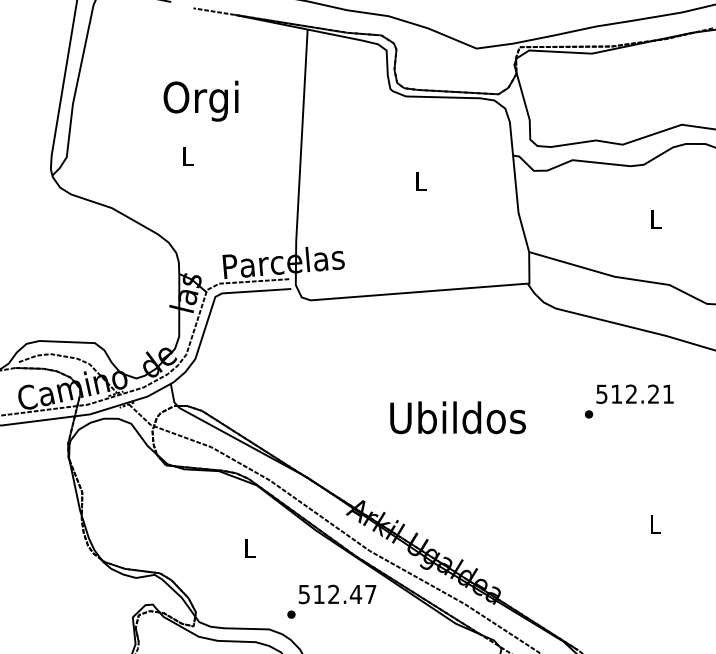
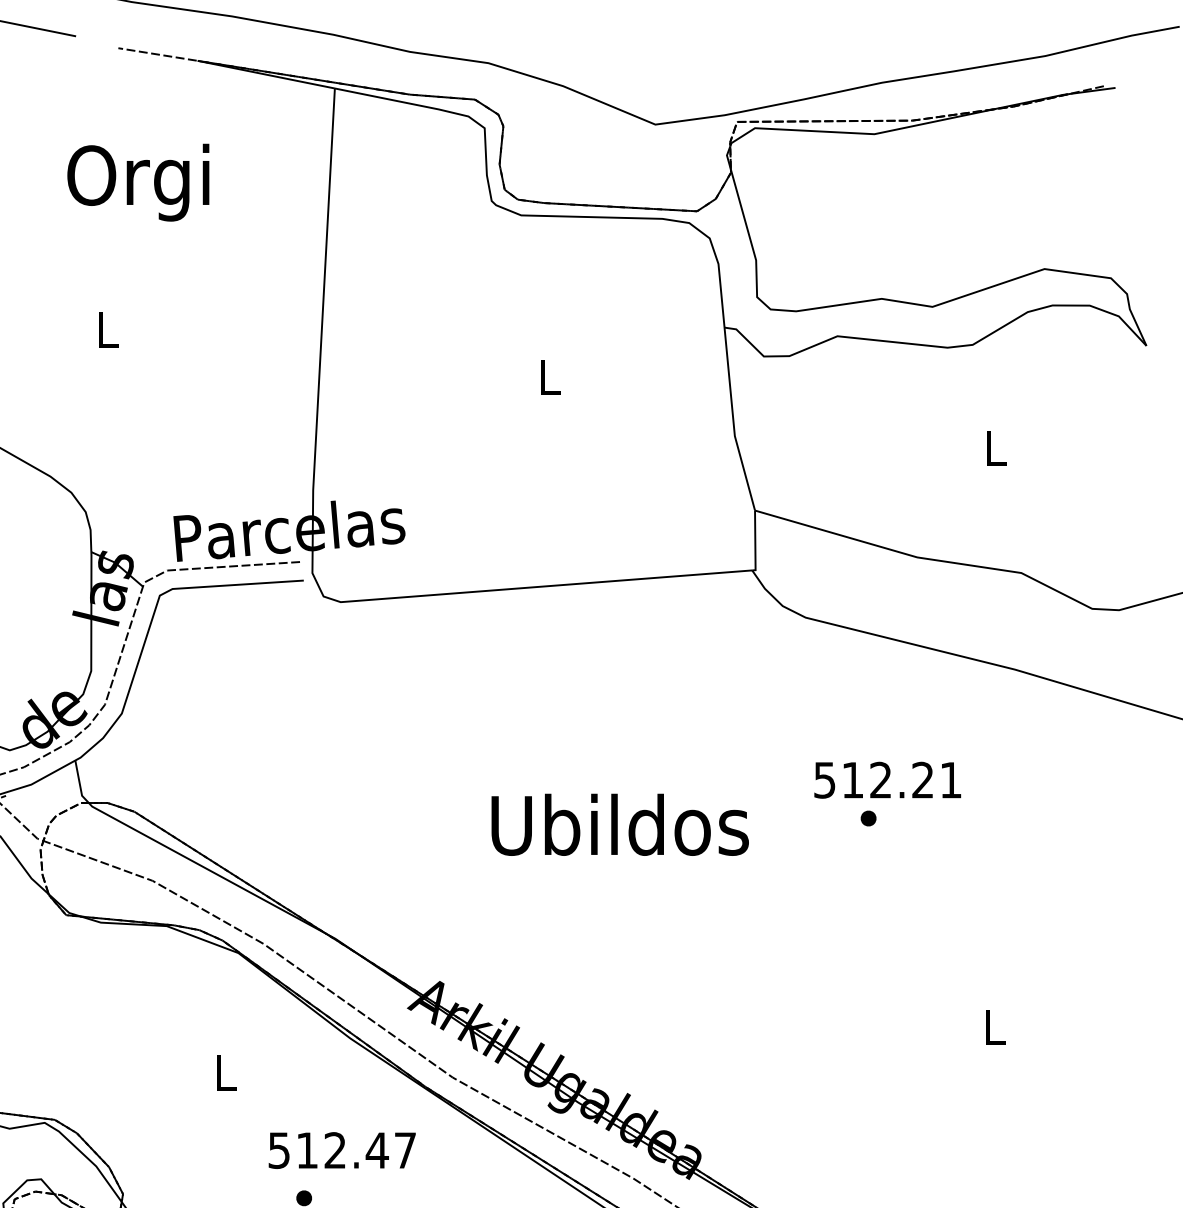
text: (200, 100) -> (137, 181), moved
text: (634, 393) -> (886, 778), moved
text: (337, 594) -> (342, 1150), moved

